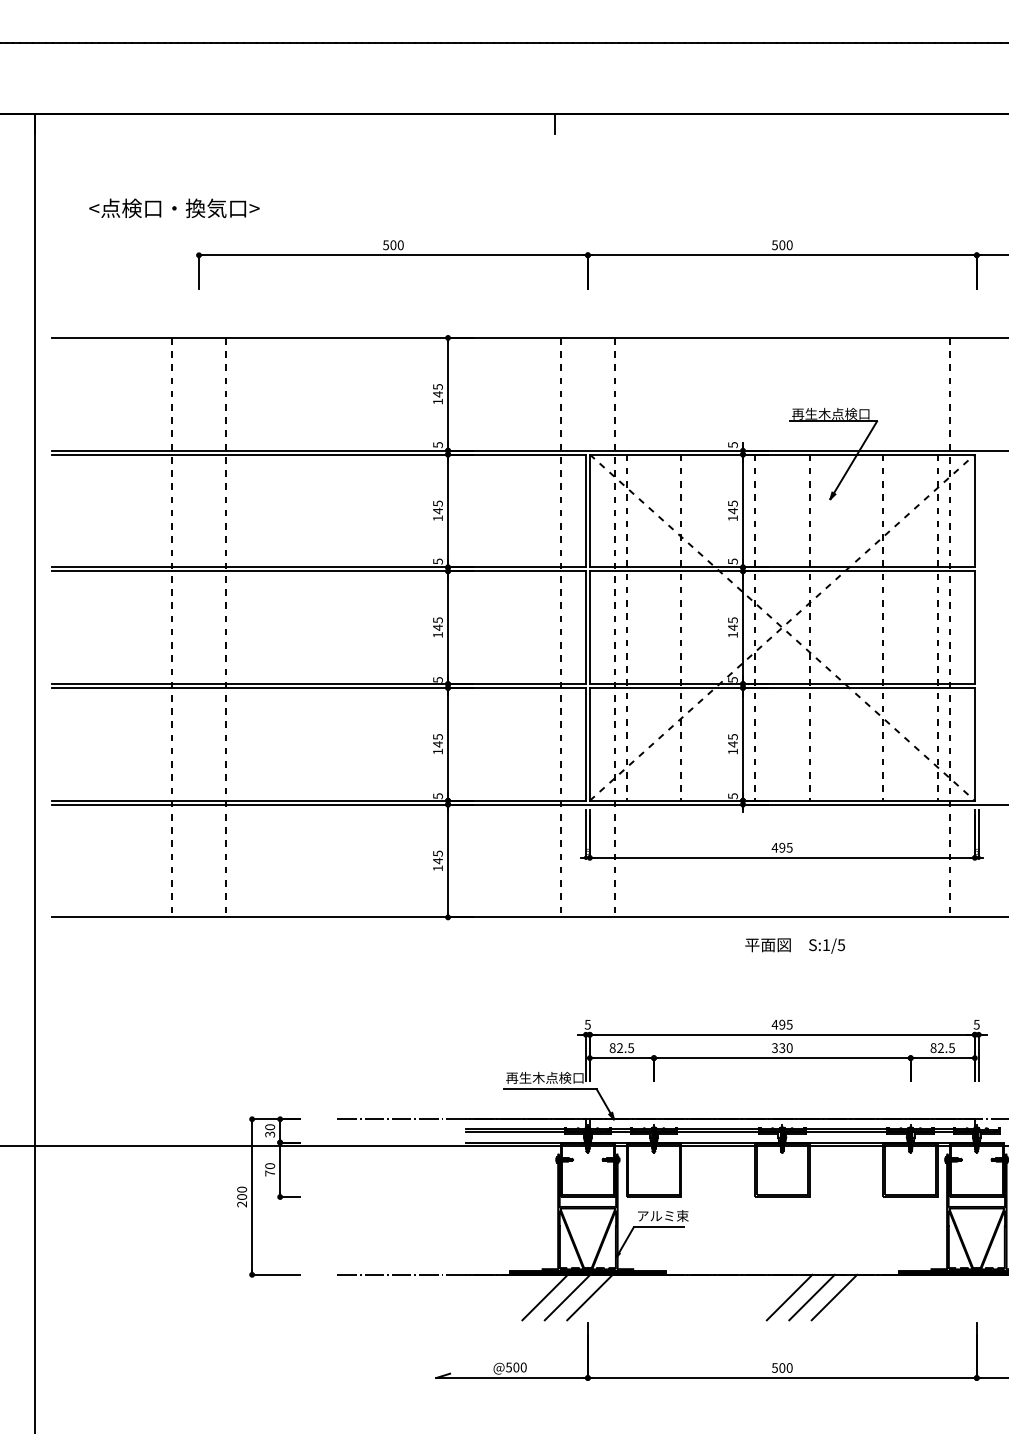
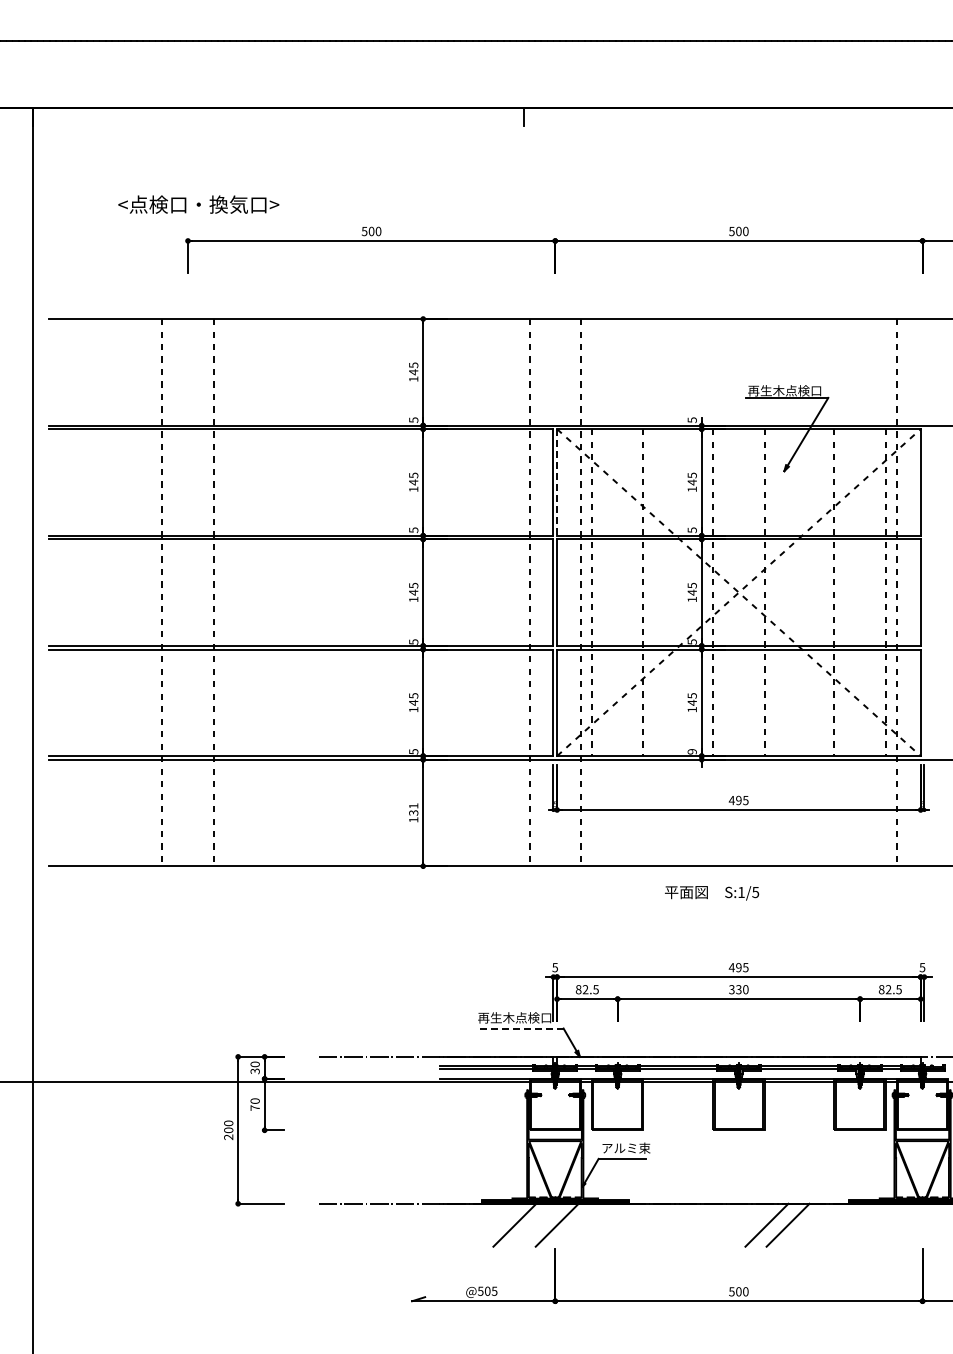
text: (174, 208) -> (198, 204), moved
line: (590, 511) -> (557, 482), solid -> dashed
text: (732, 795) -> (691, 751), 5 -> 9
text: (437, 857) -> (413, 809), 145 -> 131
text: (795, 946) -> (712, 893), moved
line: (550, 1089) -> (519, 1028), solid -> dashed
line: (566, 1296) -> (535, 1224), removed
line: (789, 1296) -> (745, 1224), removed
text: (523, 1366) -> (494, 1290), @500 -> @505

